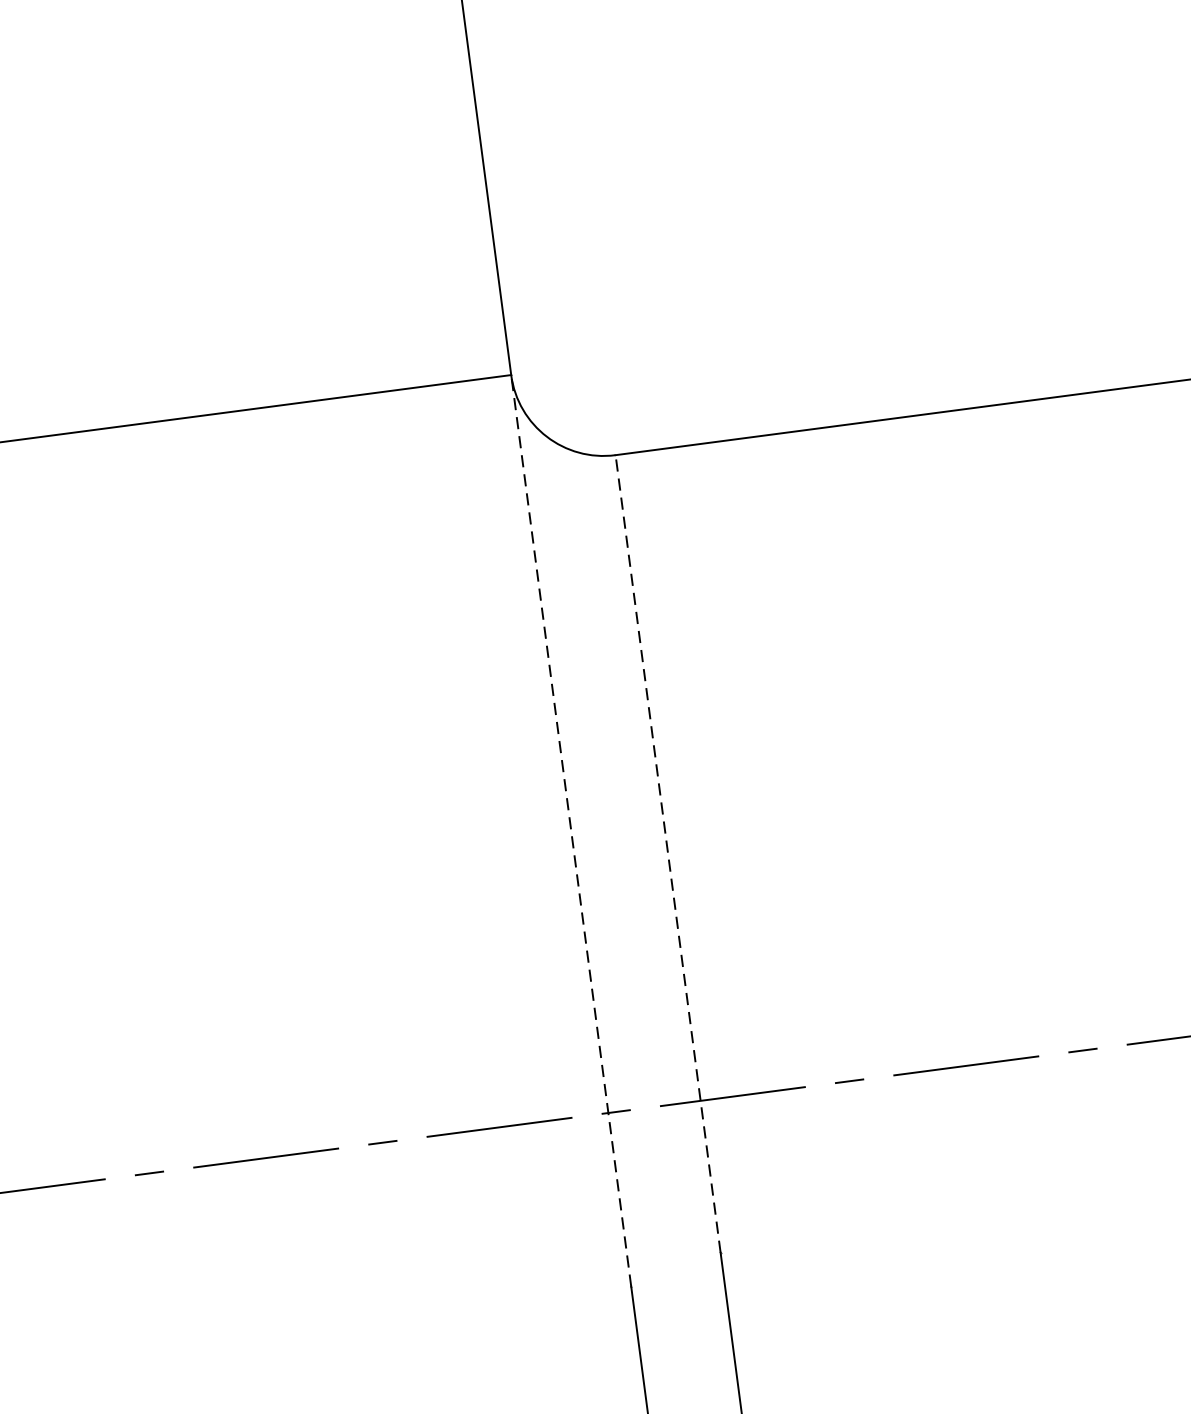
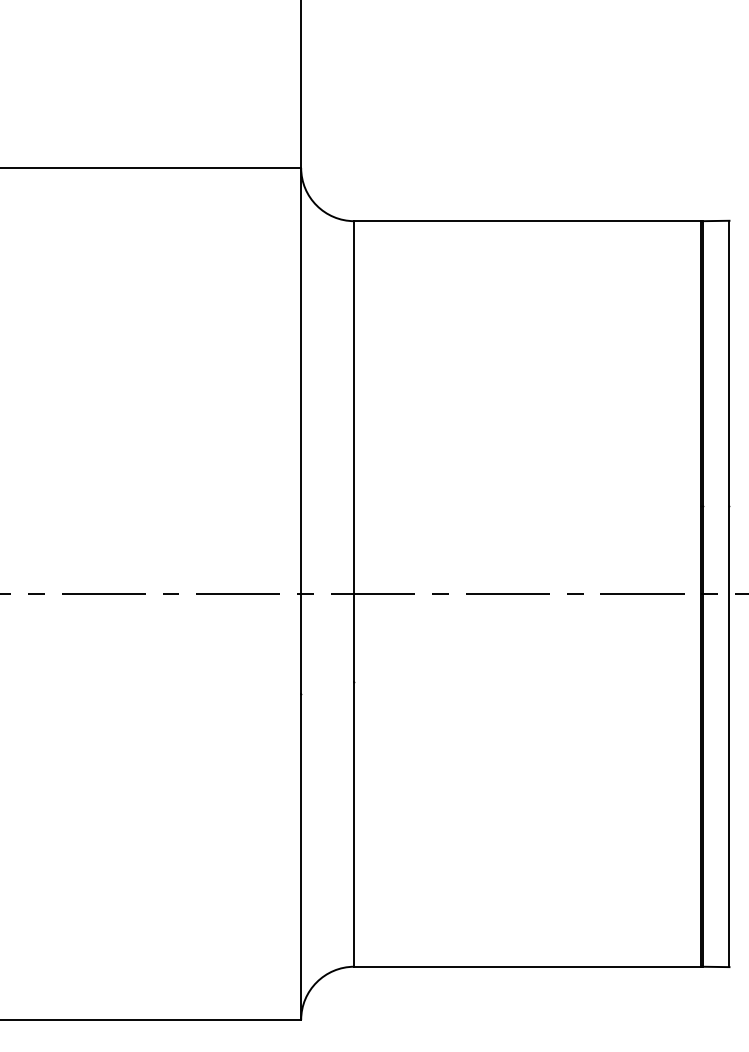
line: (571, 829) -> (301, 430), dashed -> solid
line: (668, 852) -> (354, 450), dashed -> solid

